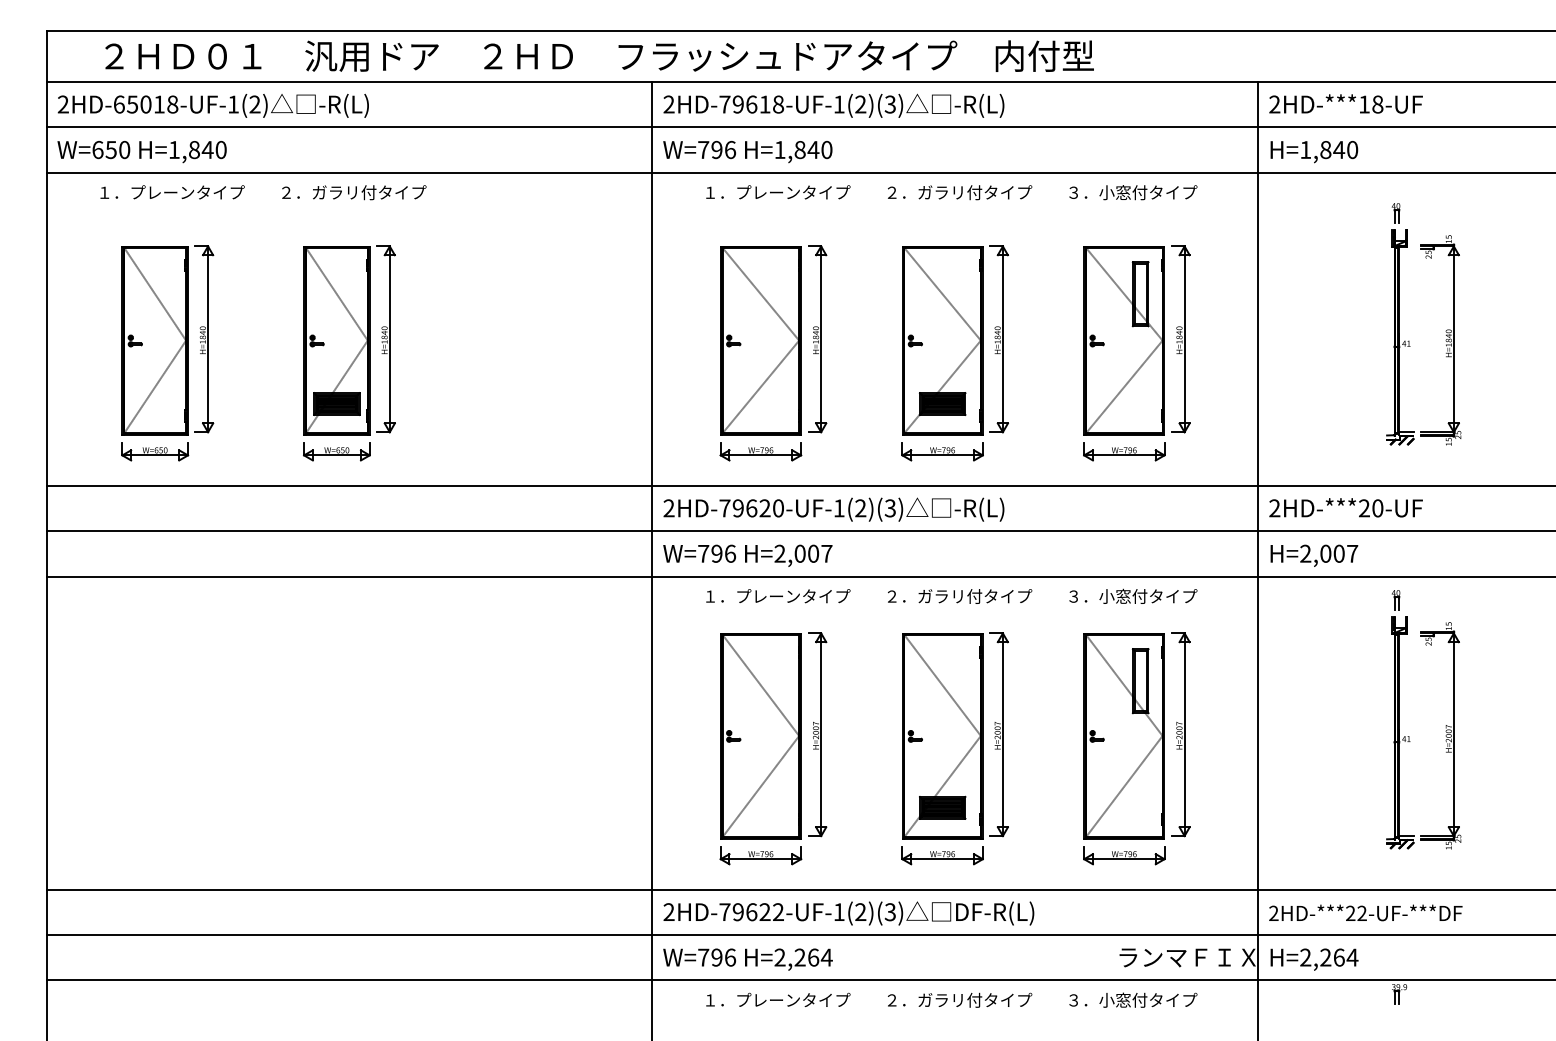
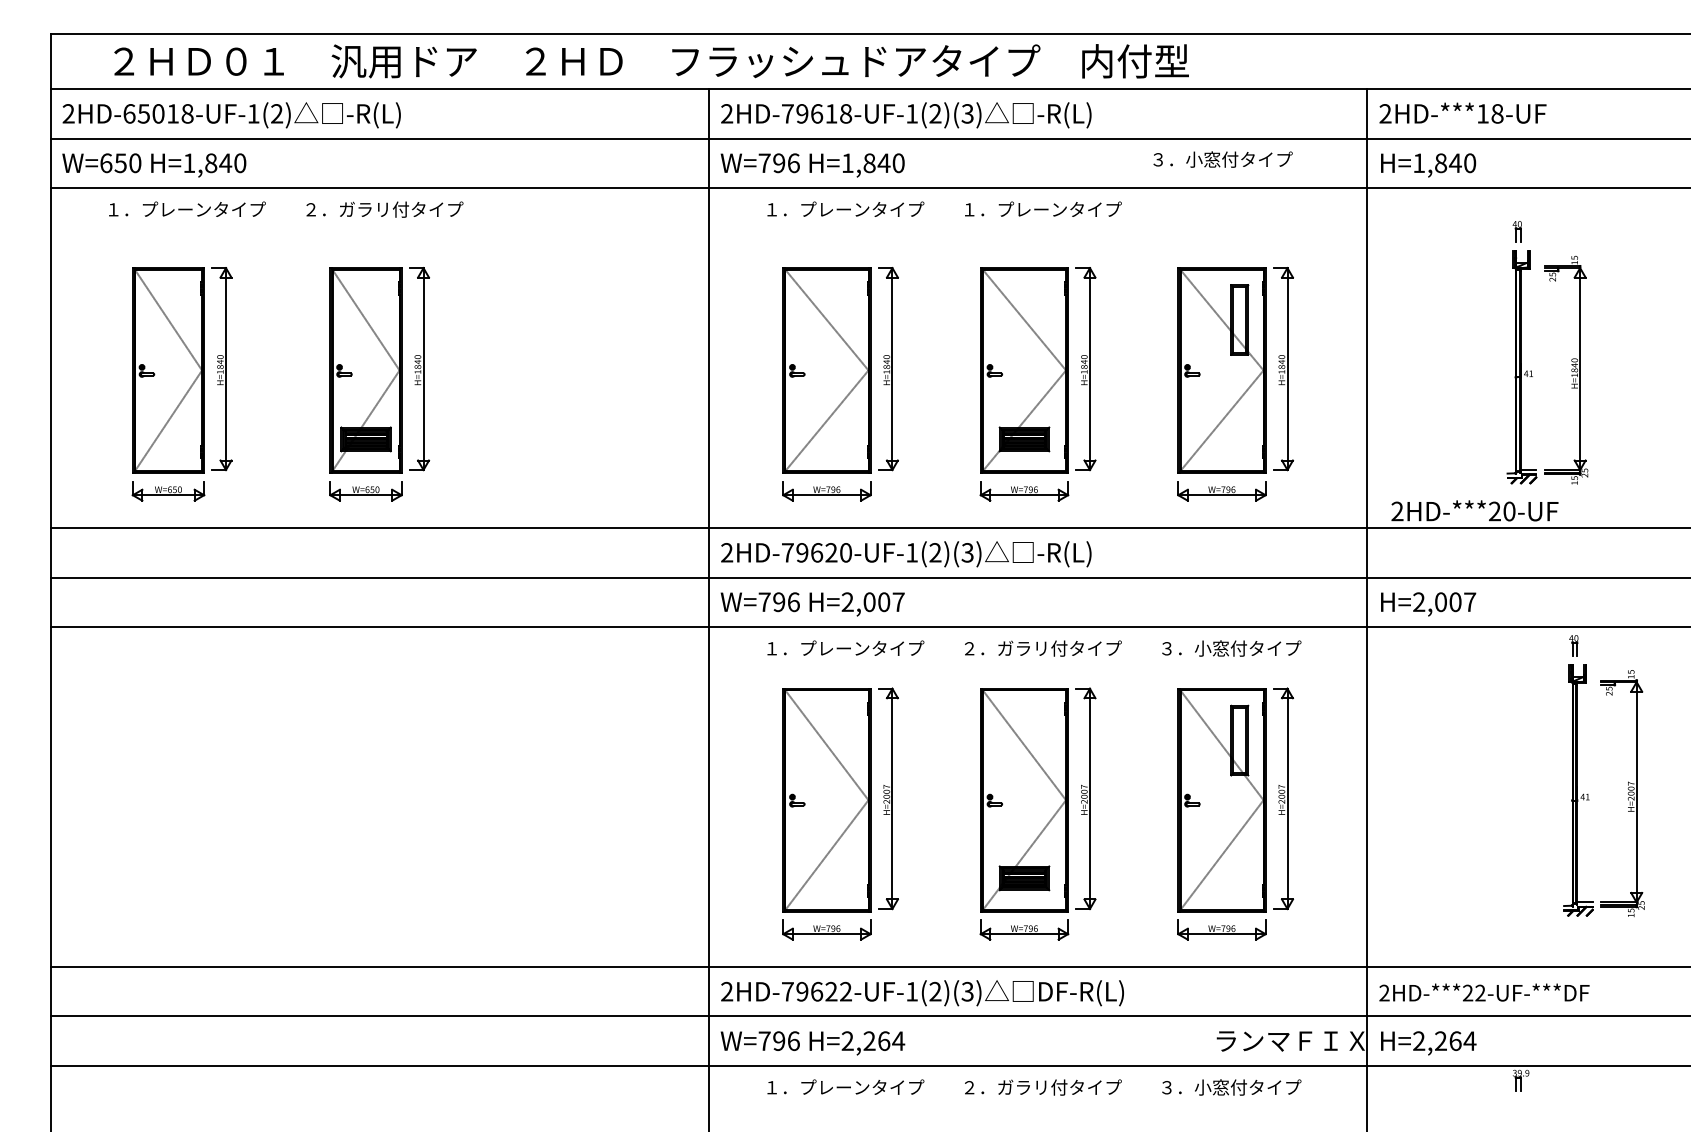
text: (934, 192) -> (1015, 209), ２．ガラリ付タイプ -> １．プレーンタイプ
text: (1133, 192) -> (1223, 159), moved
text: (1345, 507) -> (1474, 510), moved
part: (1409, 736) -> (1588, 794), moved

